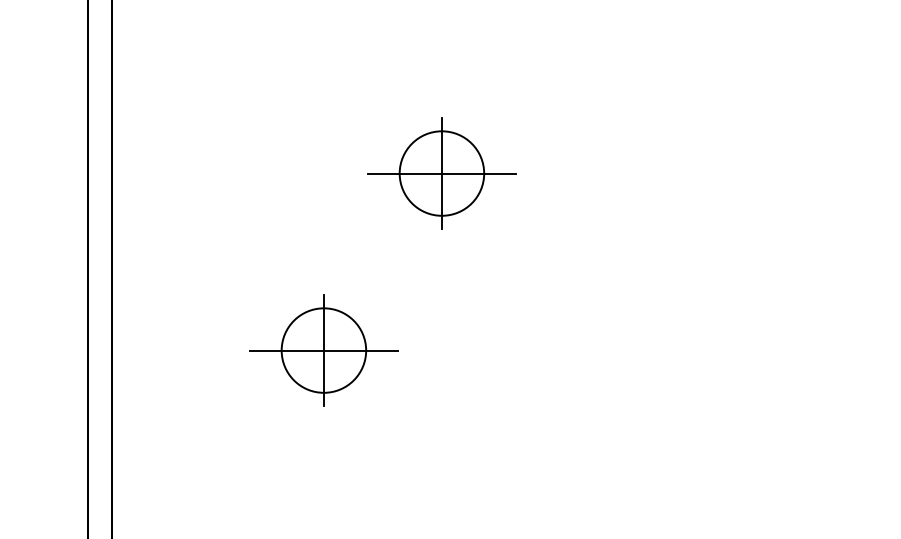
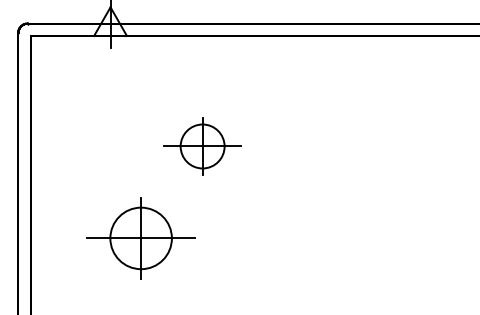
part: (324, 350) -> (141, 238), size x1.4

